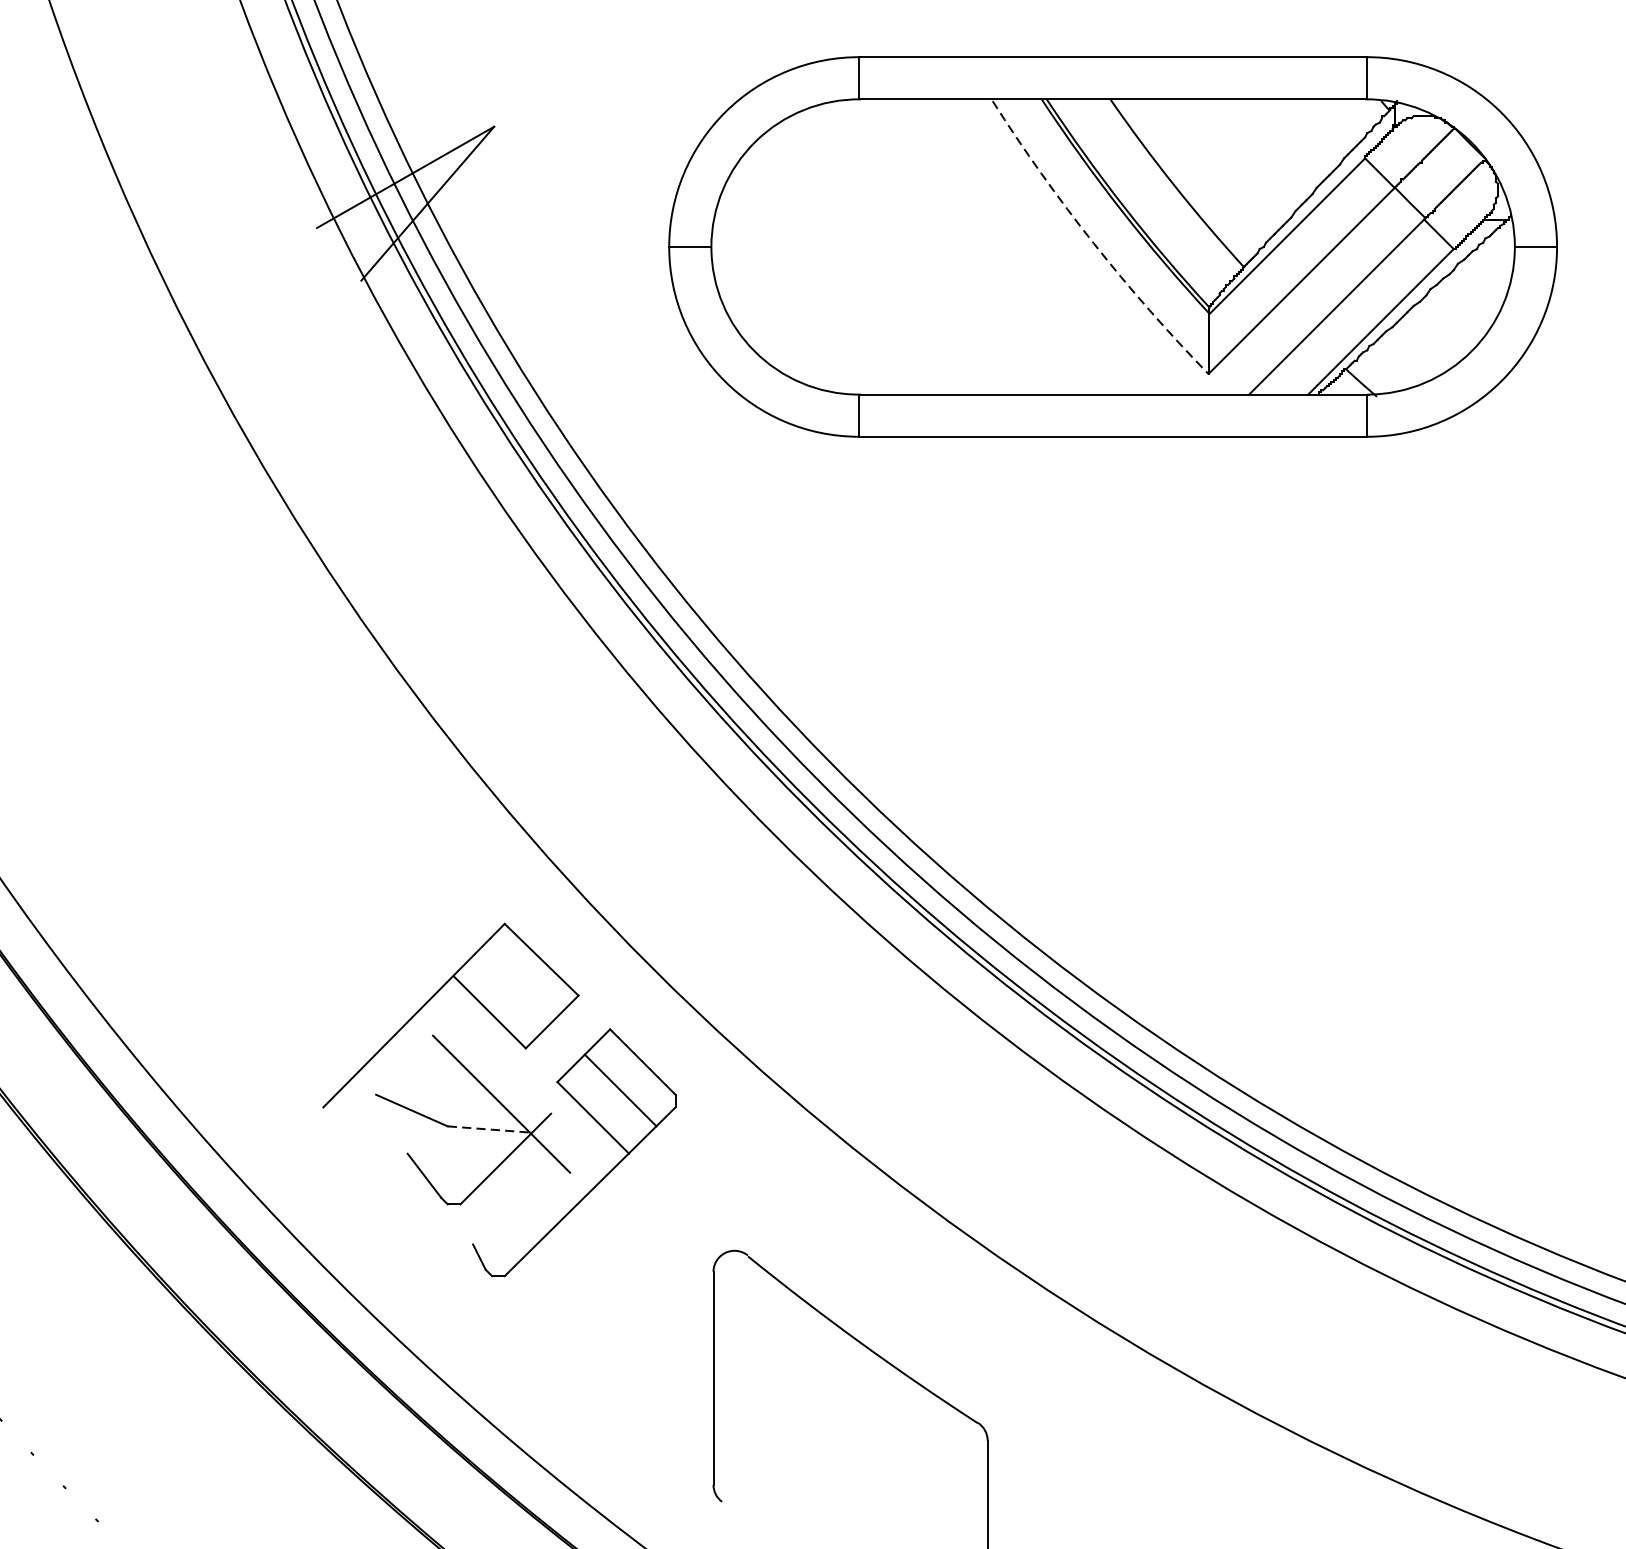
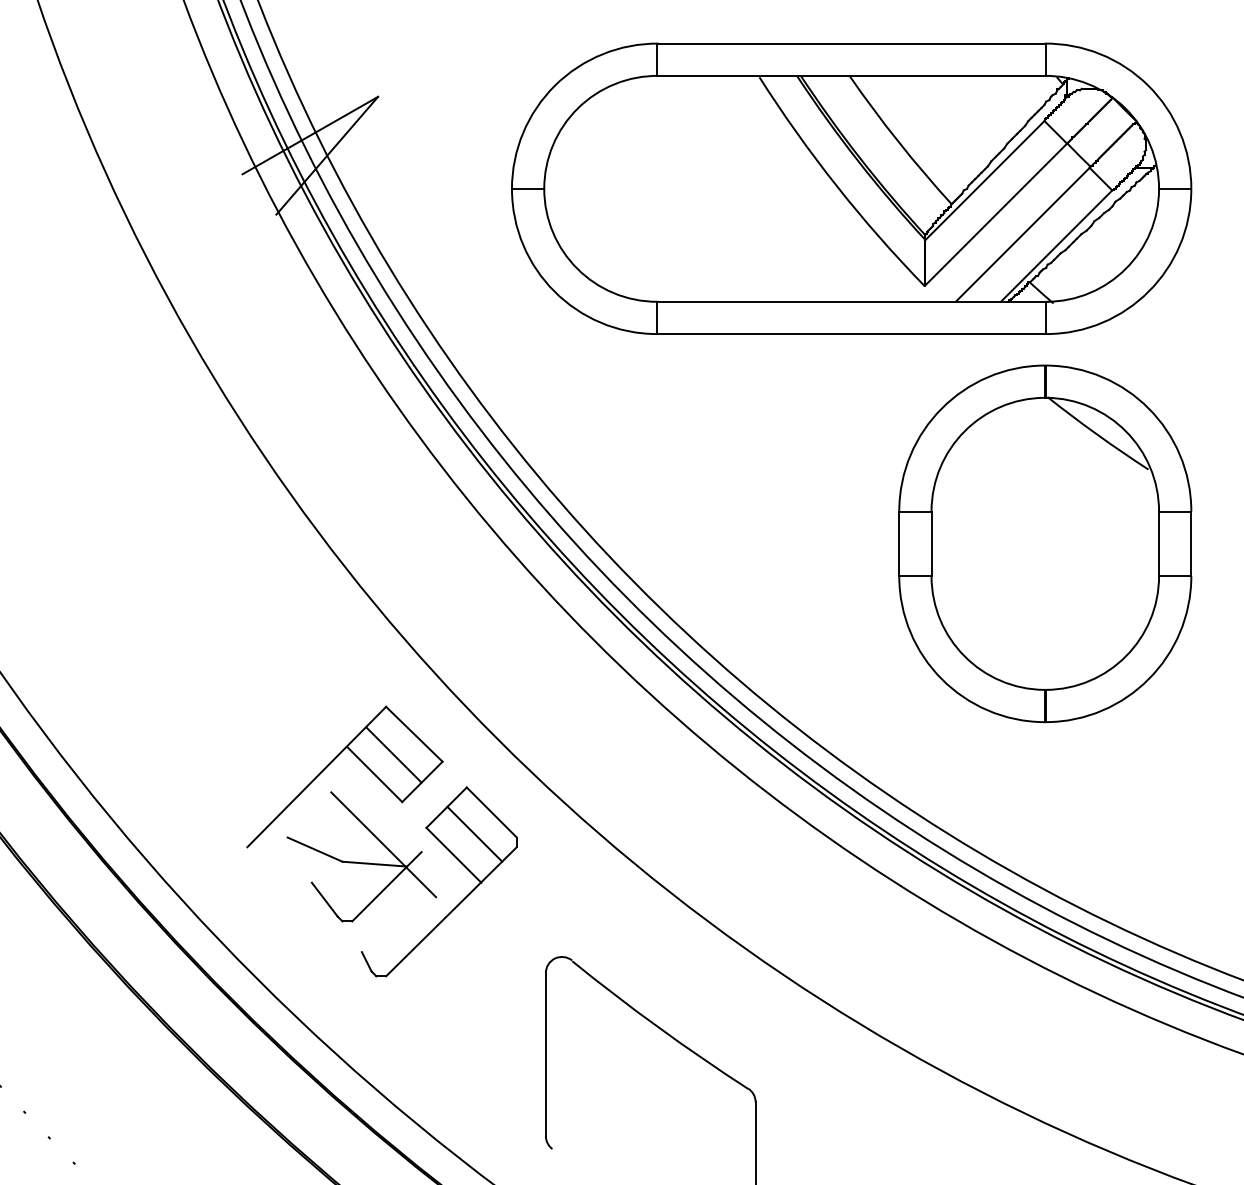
arc: (1093, 243) -> (836, 186), dashed -> solid
part: (1366, 710) -> (1045, 543), added
line: (514, 986) -> (393, 754), added
line: (490, 1129) -> (375, 864), dashed -> solid

